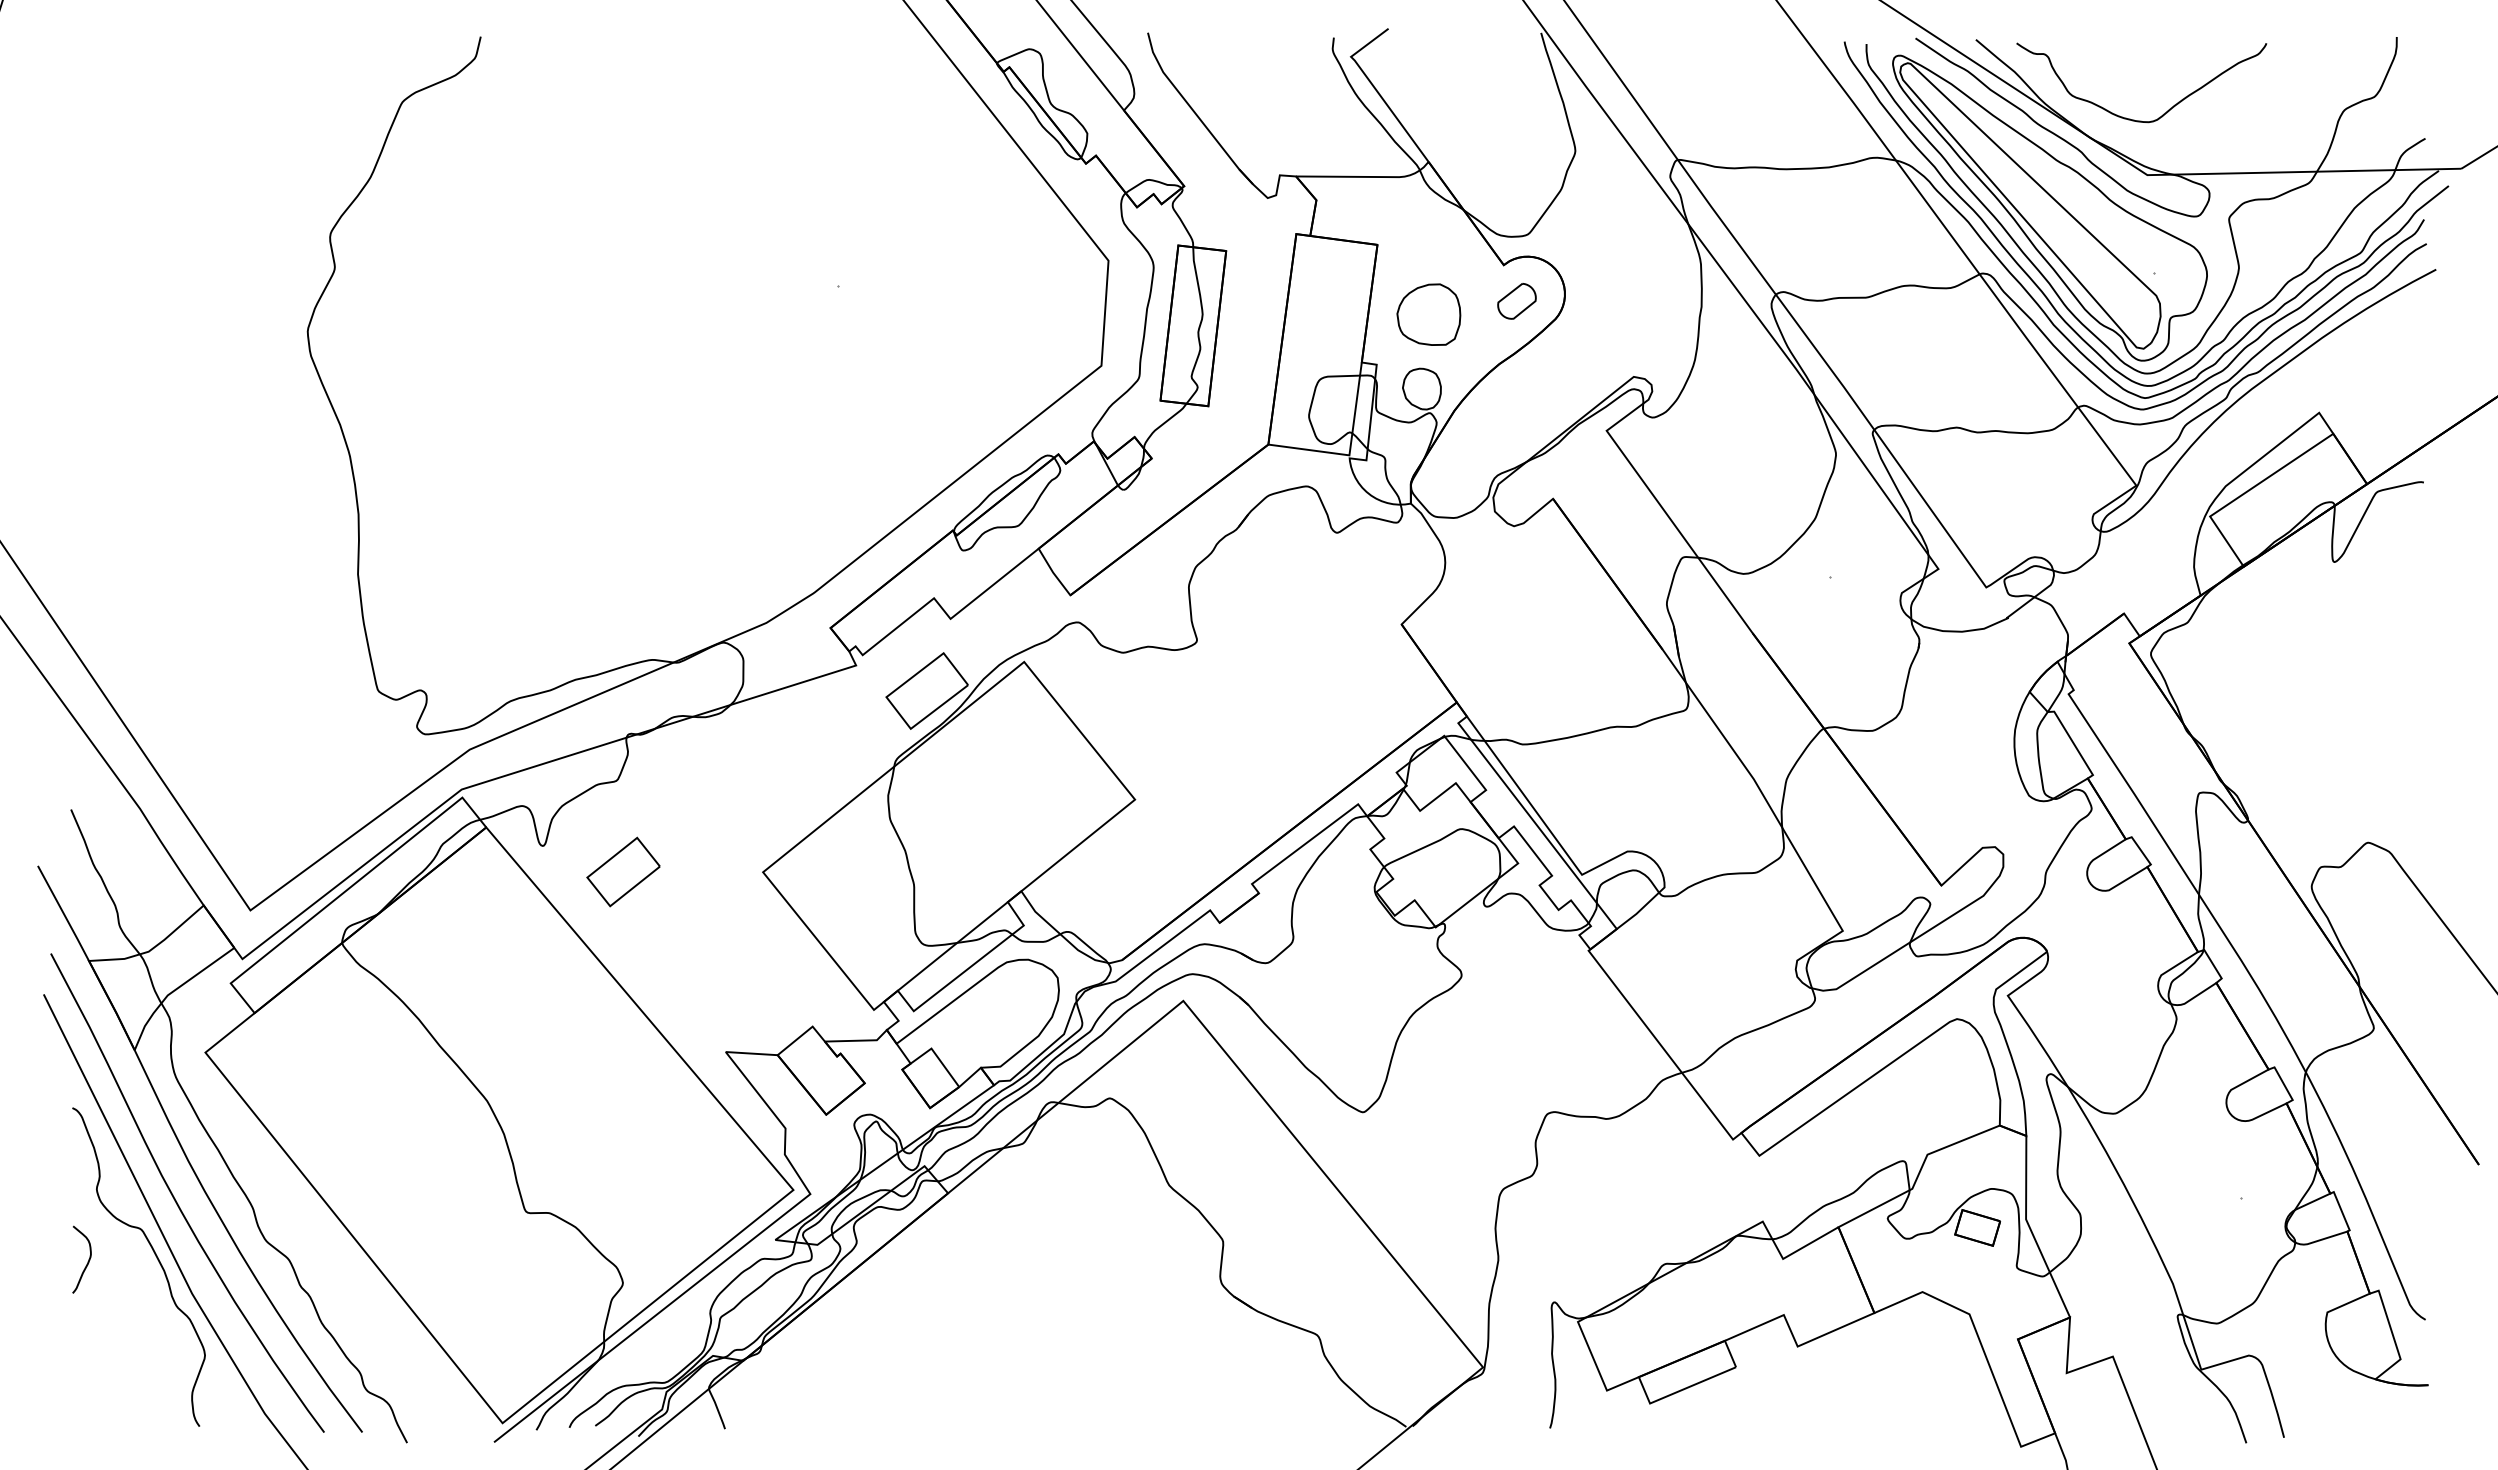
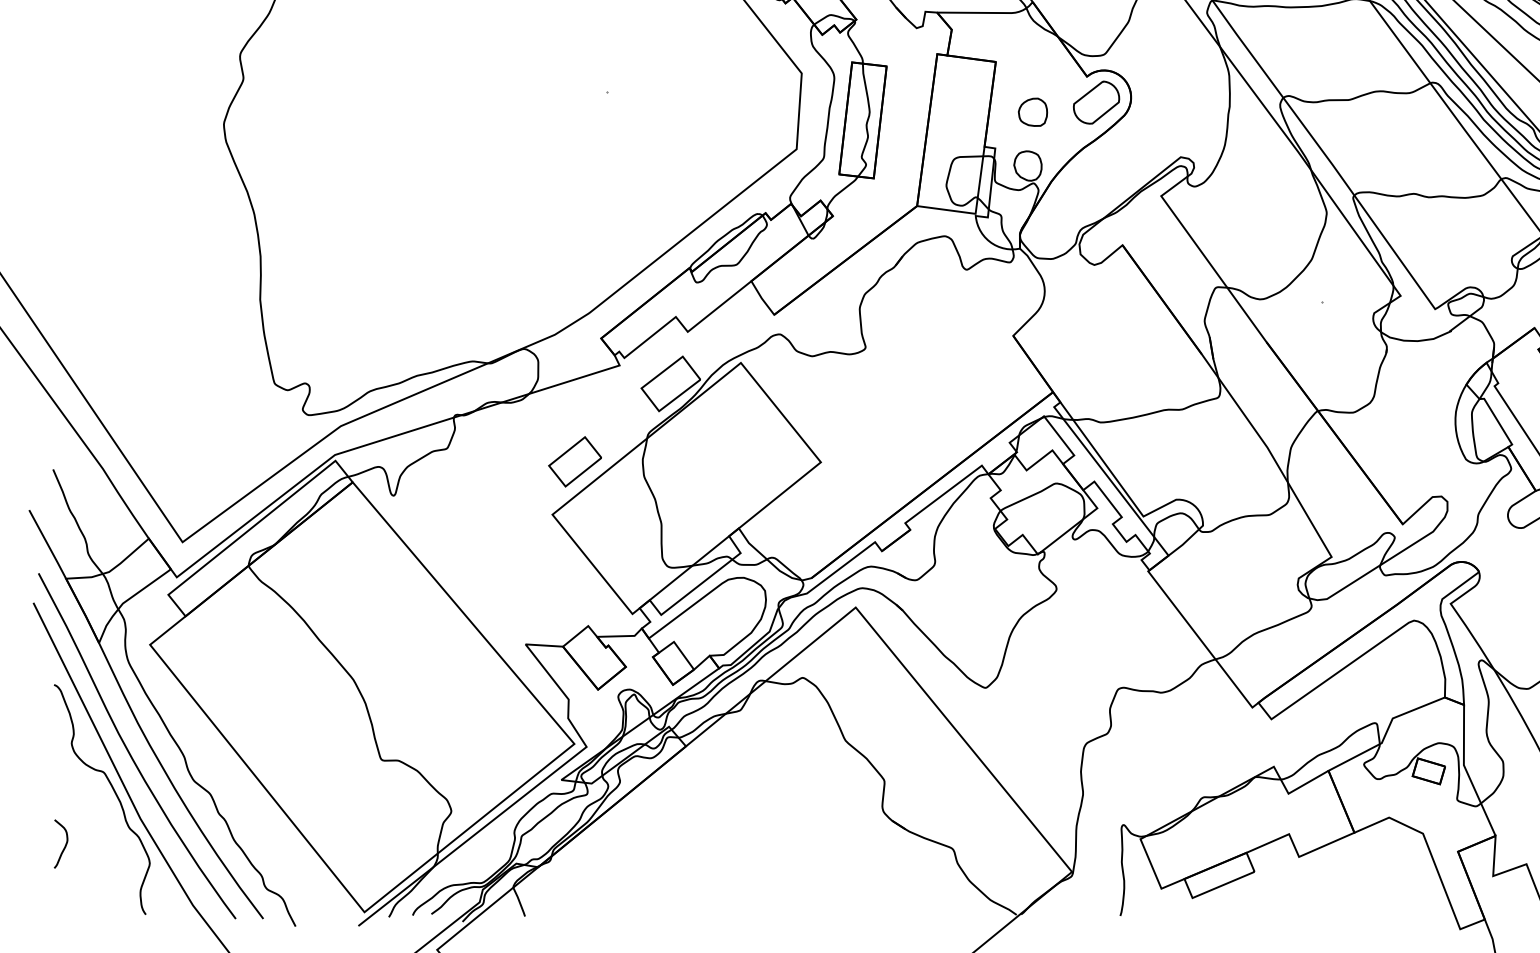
part: (1516, 301) -> (1096, 102), size x1.67
part: (1428, 314) -> (1032, 112), size x0.62
part: (623, 871) -> (575, 461), moved
curve: (87, 1261) -> (65, 845), moved

